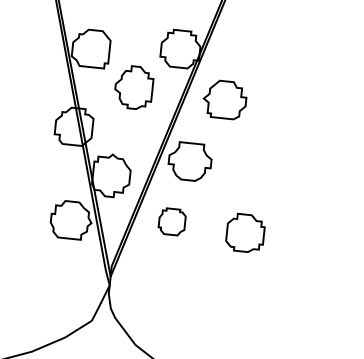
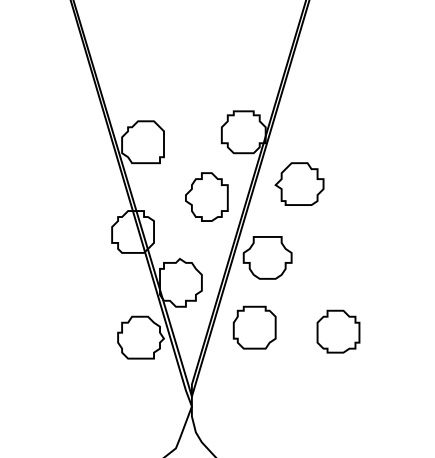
part: (133, 87) -> (206, 196), moved
part: (172, 221) -> (254, 327), size x1.43

